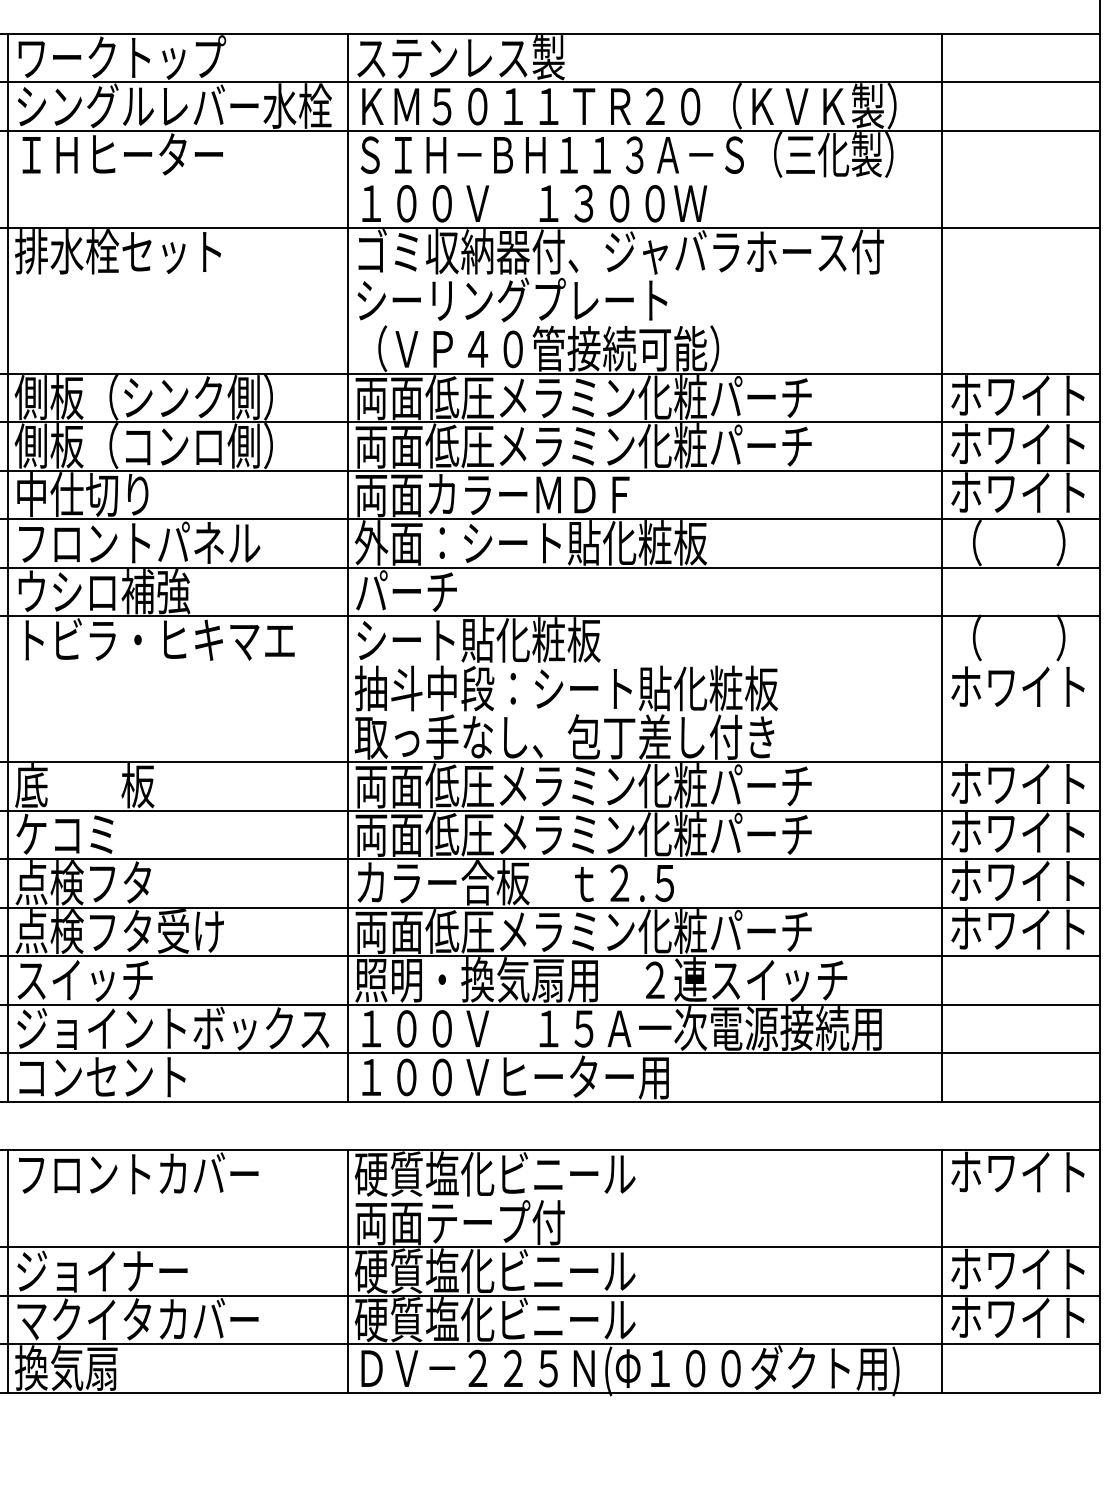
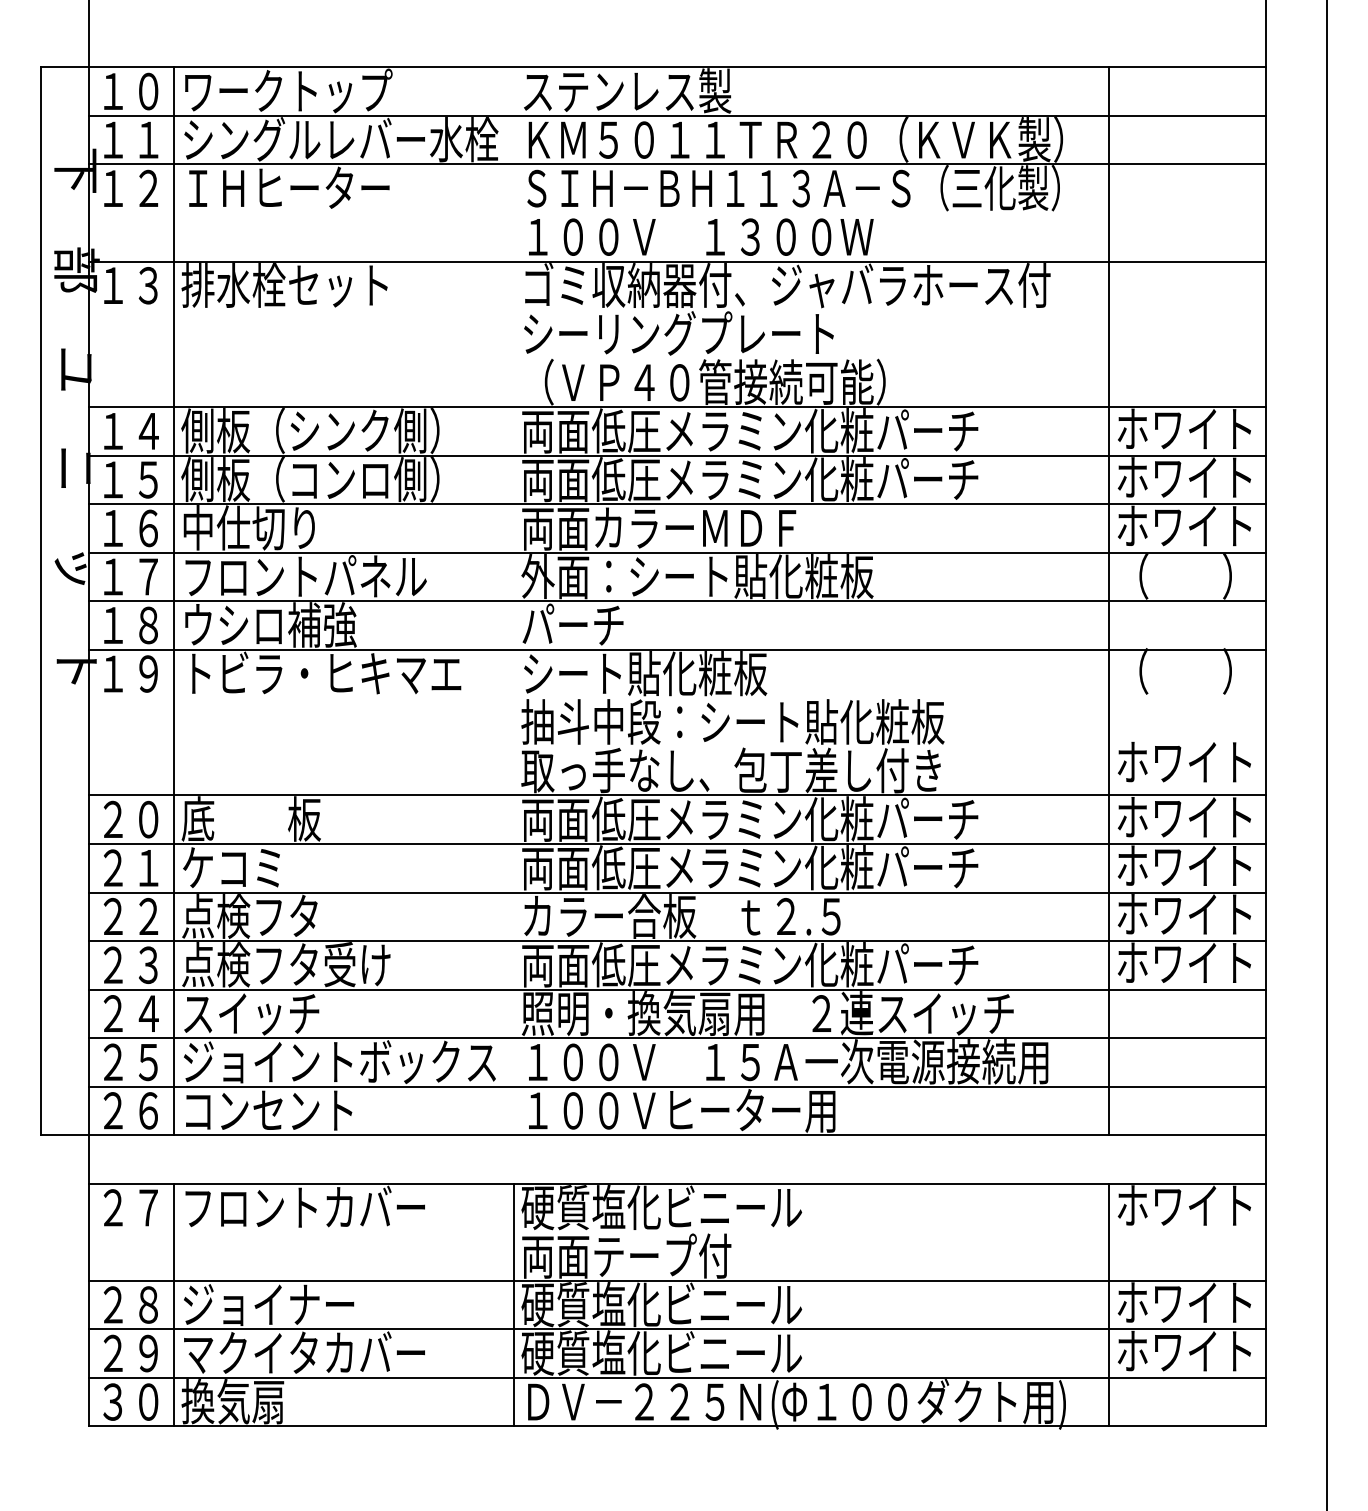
line: (347, 568) -> (514, 601), removed
text: (1017, 686) -> (1184, 761), moved

